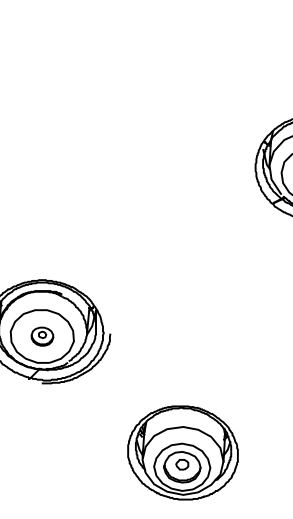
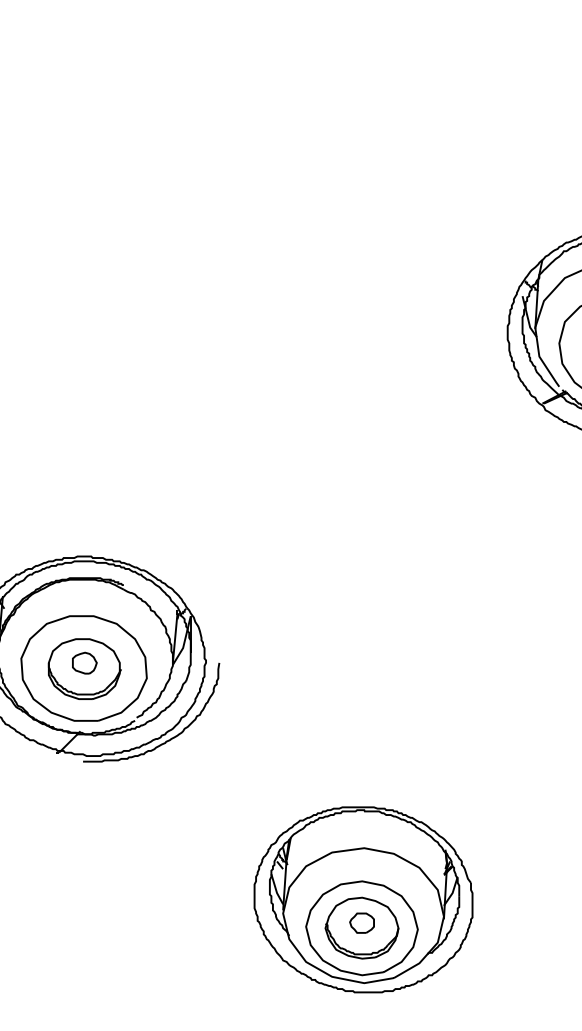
part: (42, 336) -> (84, 668), size x1.67

